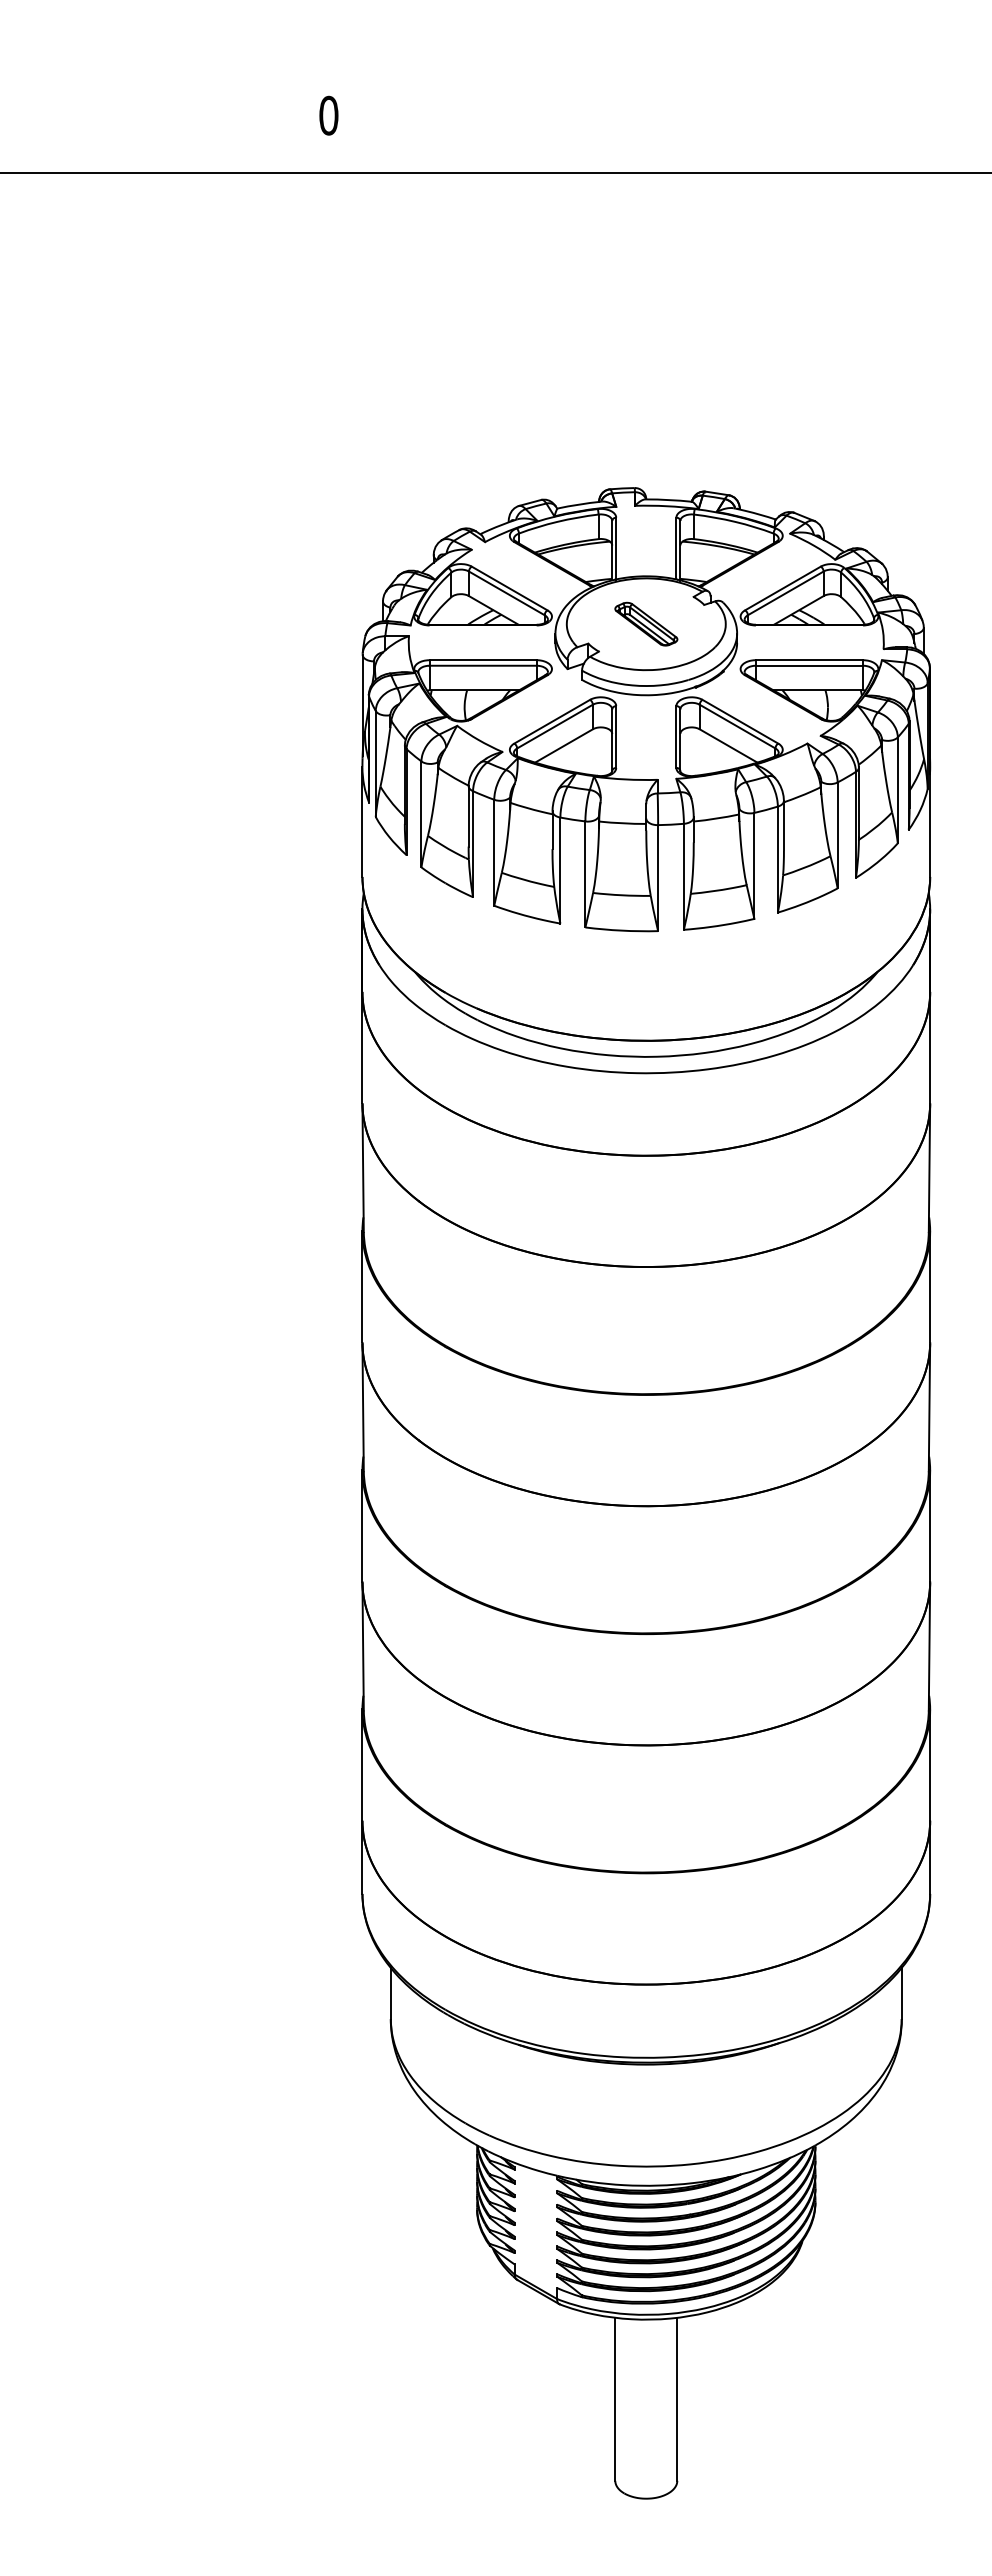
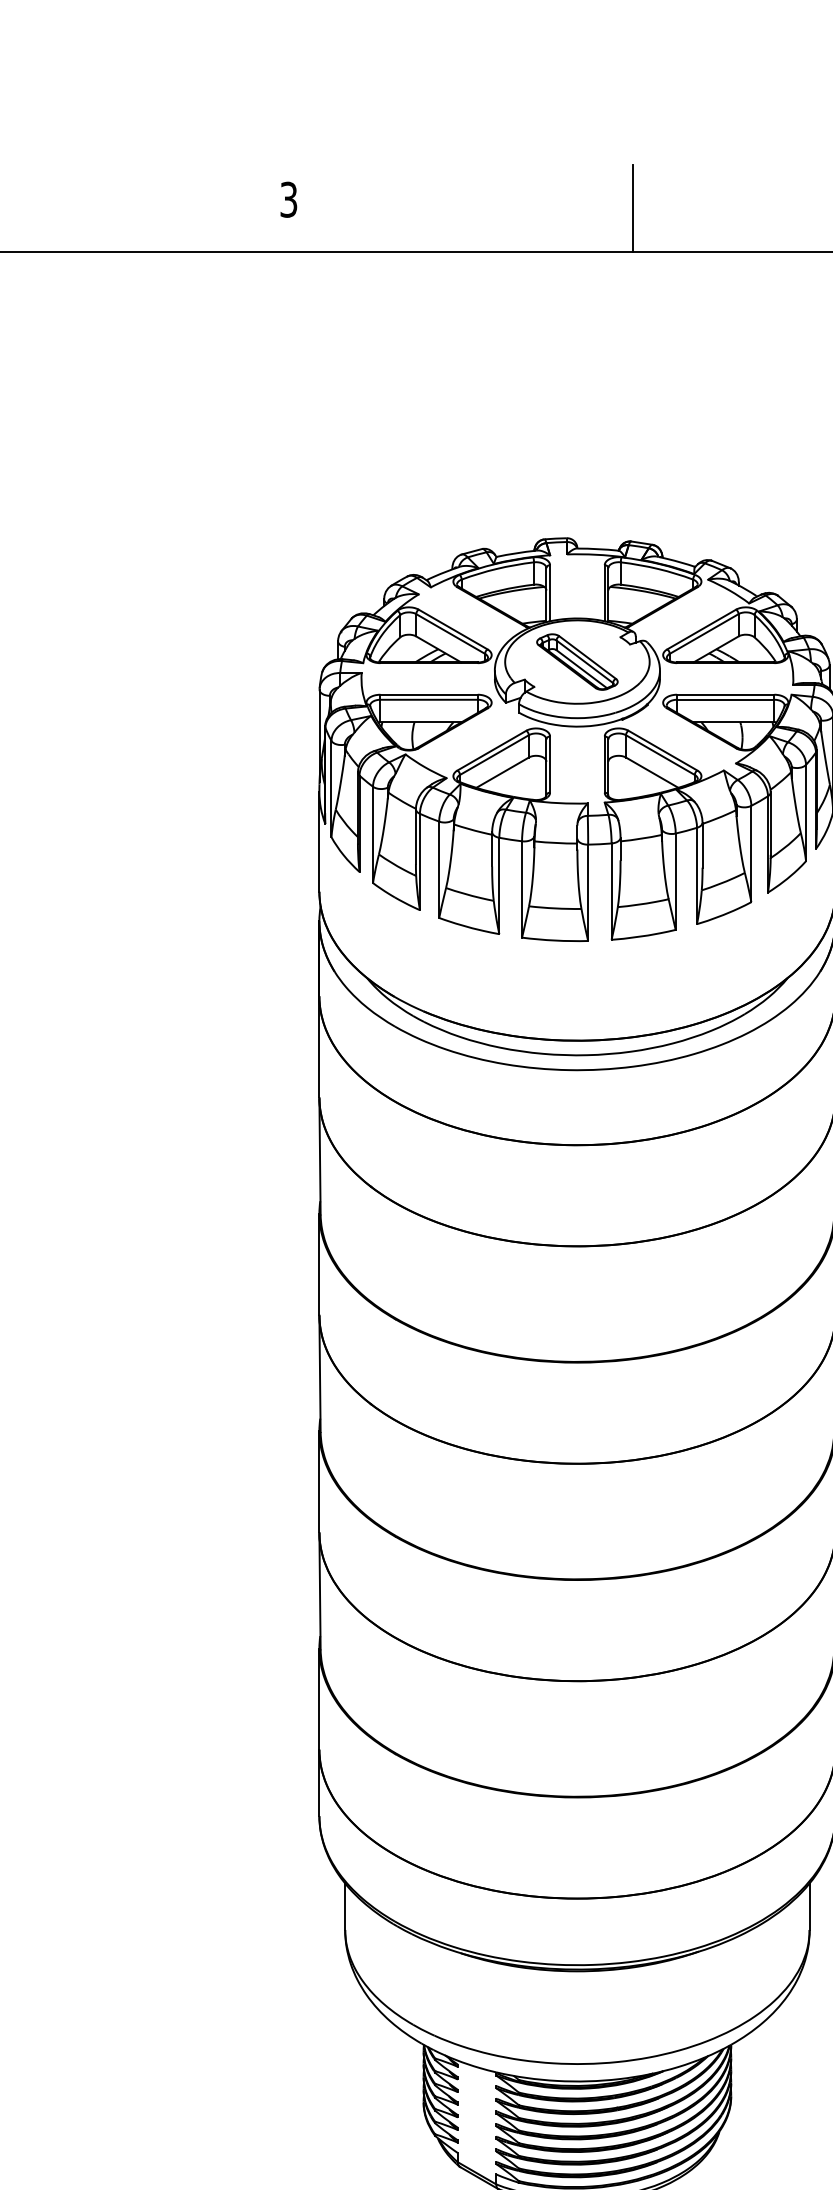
text: (328, 115) -> (288, 199), 0 -> 3
line: (707, 125) -> (633, 208), added
part: (646, 623) -> (577, 661), size x1.43

